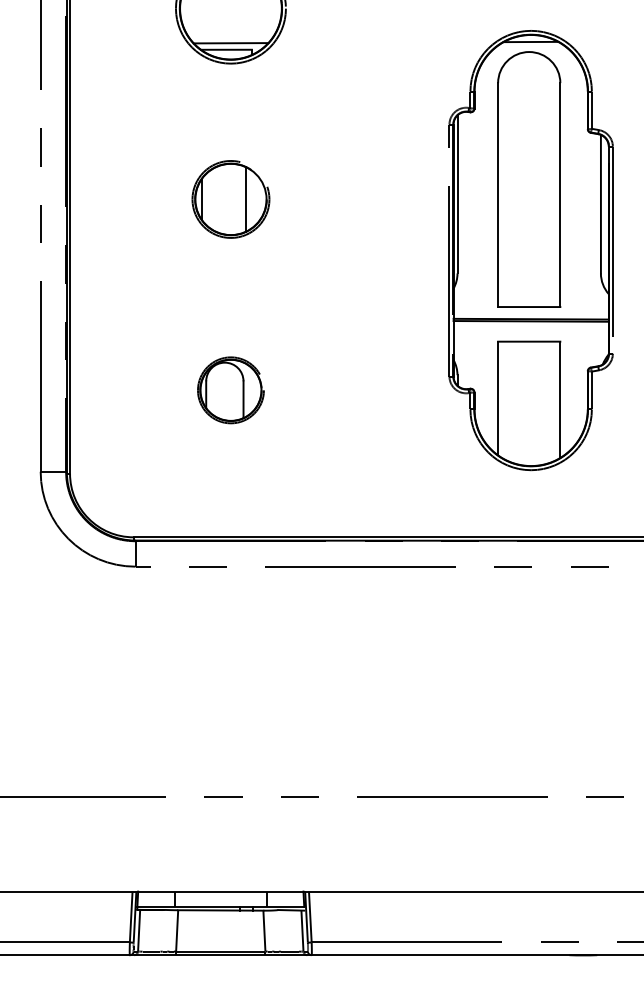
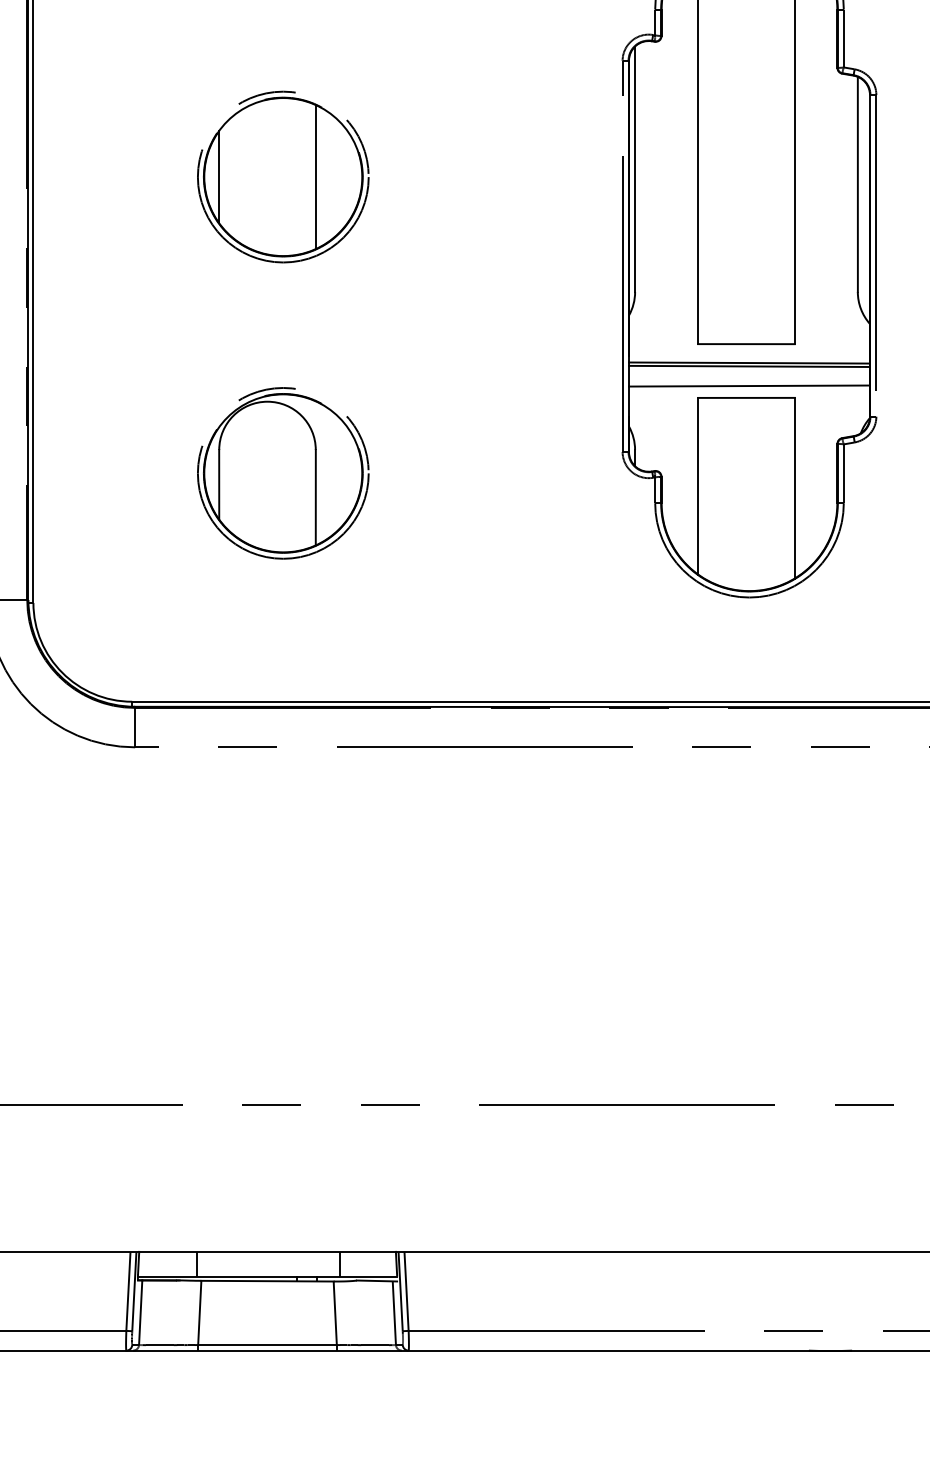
part: (230, 199) -> (282, 177), size x1.43
line: (530, 333) -> (748, 385), added
part: (230, 390) -> (282, 473), size x1.67

